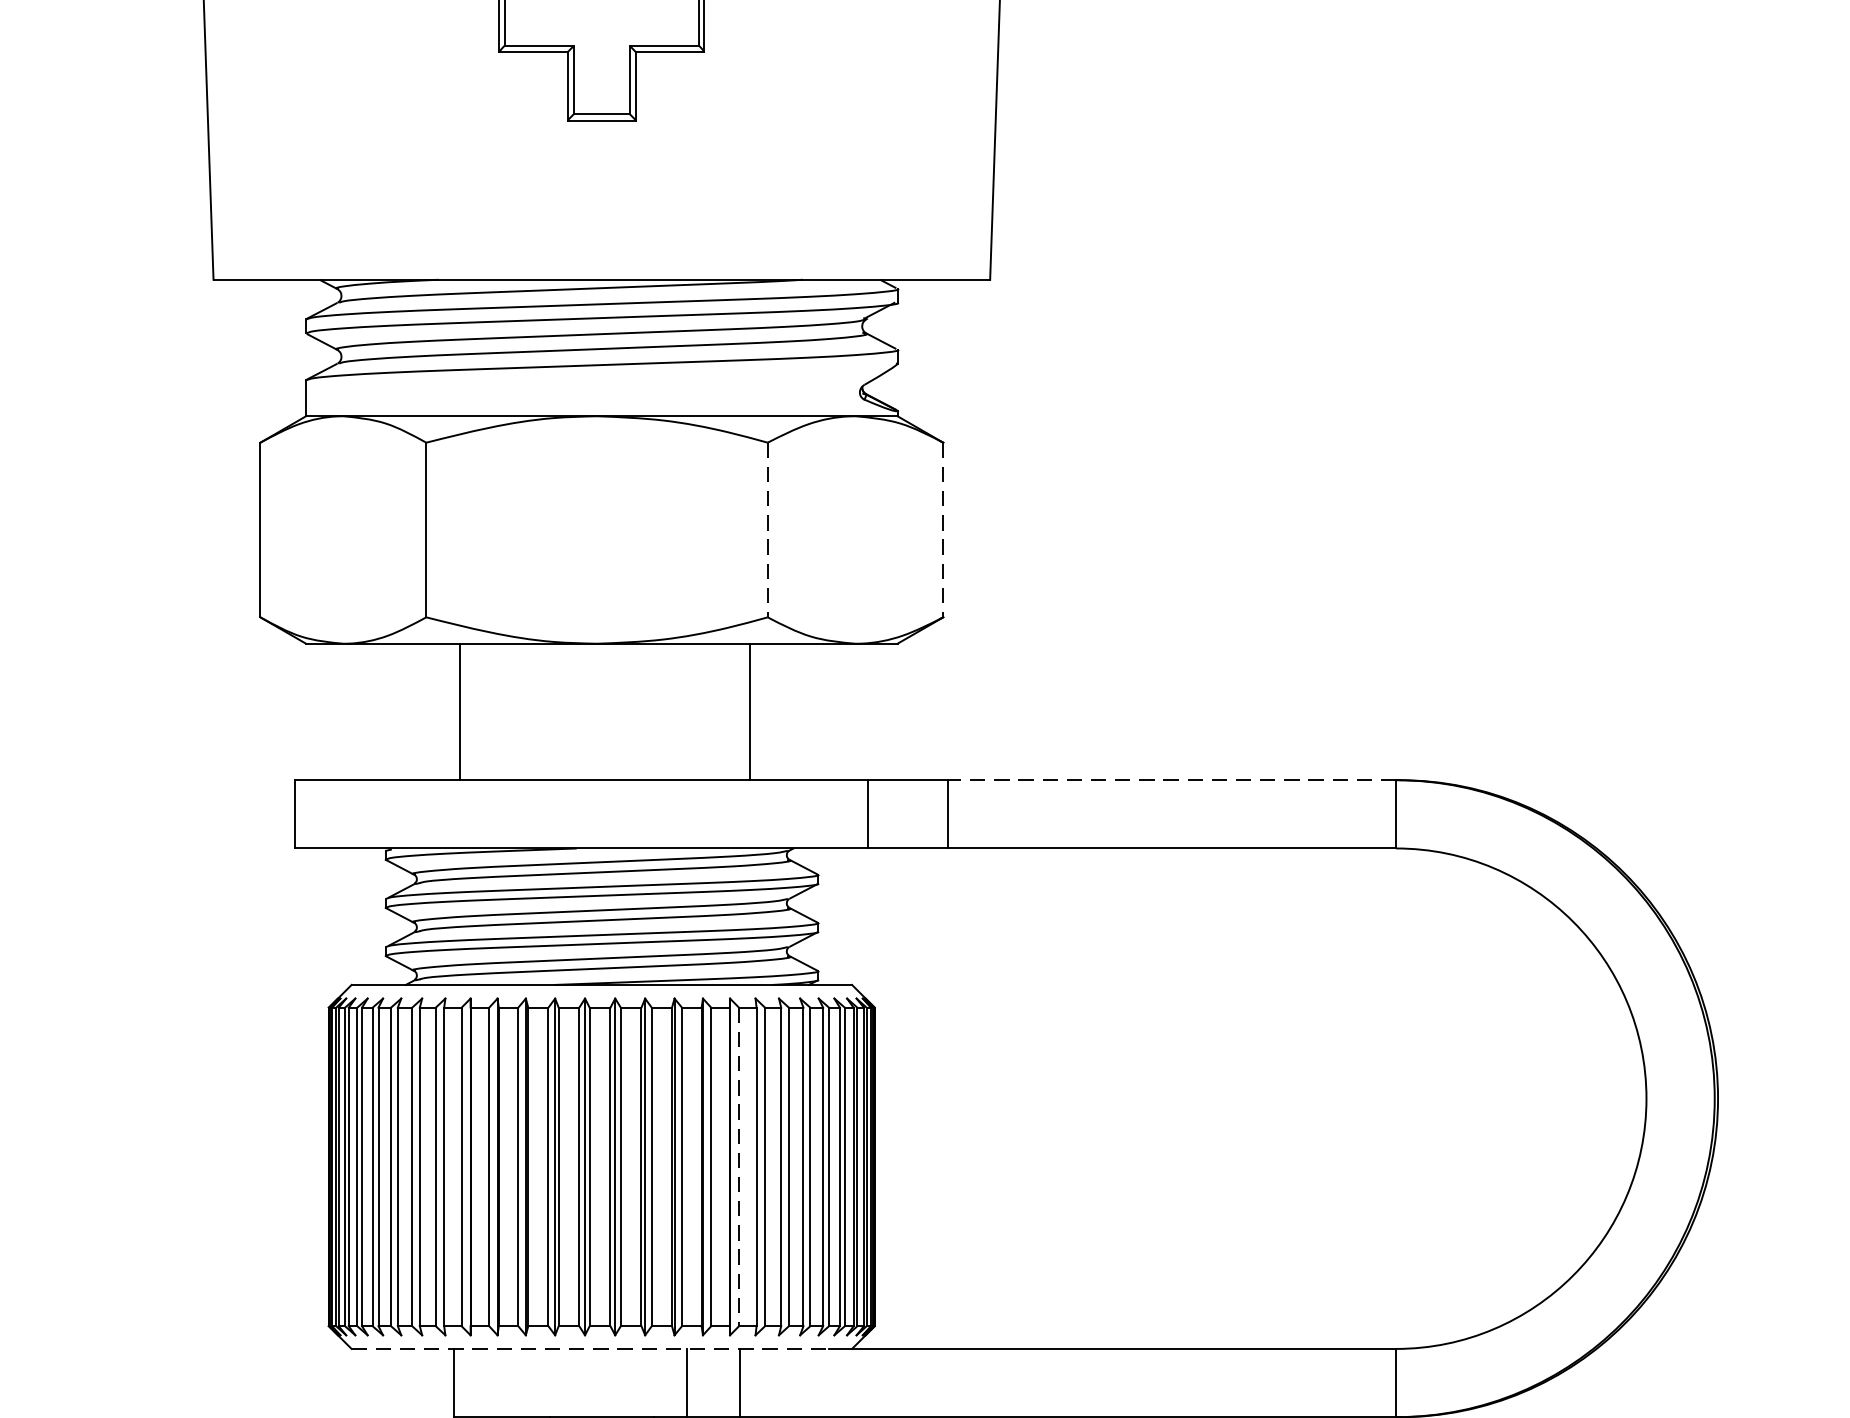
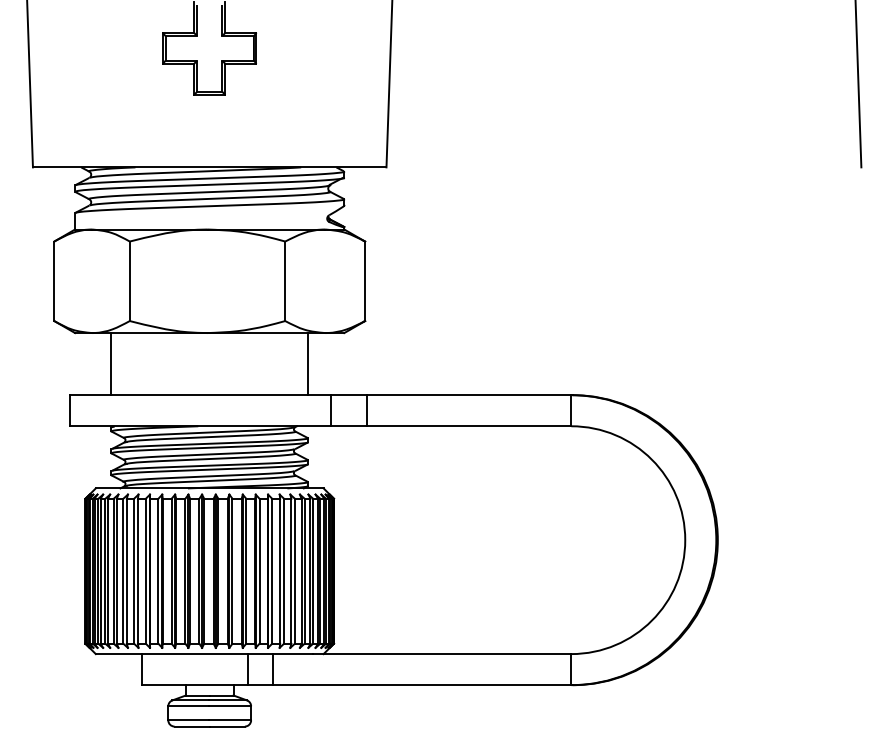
line: (768, 530) -> (285, 281), dashed -> solid
line: (944, 530) -> (365, 281), dashed -> solid
line: (460, 712) -> (111, 364), moved
line: (750, 712) -> (308, 364), moved
line: (1172, 780) -> (469, 395), dashed -> solid
line: (739, 1167) -> (272, 571), dashed -> solid
line: (590, 1349) -> (204, 654), dashed -> solid

